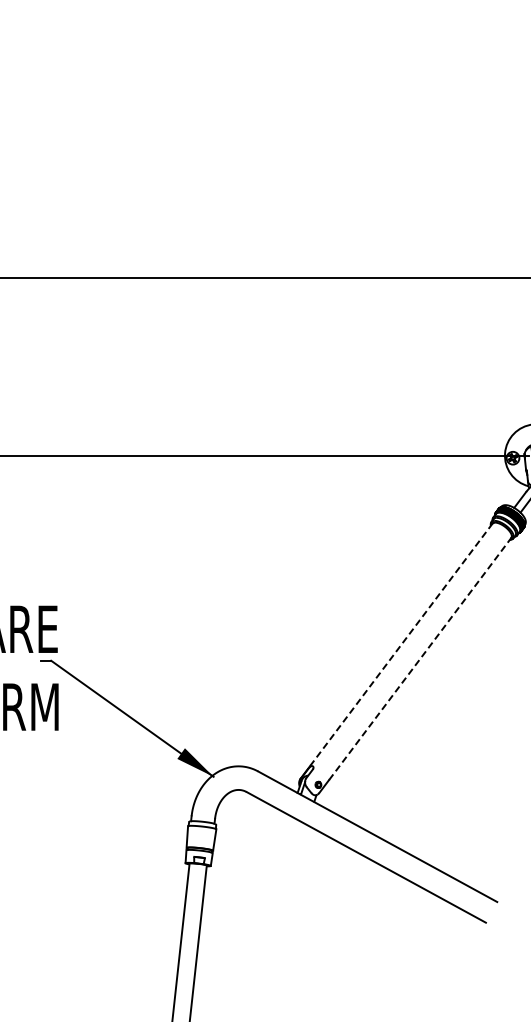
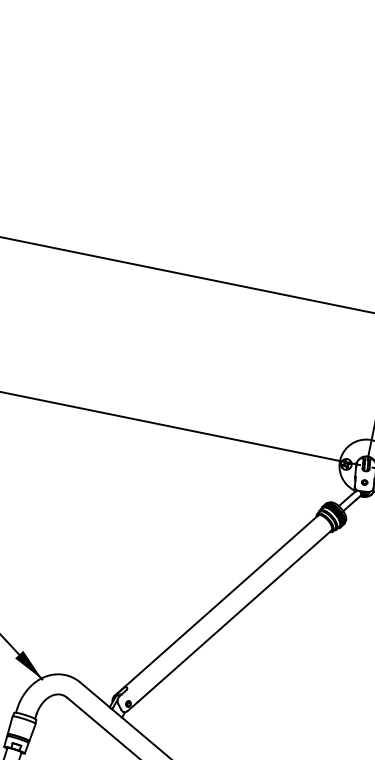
line: (401, 644) -> (221, 600), dashed -> solid
line: (420, 658) -> (235, 615), dashed -> solid

